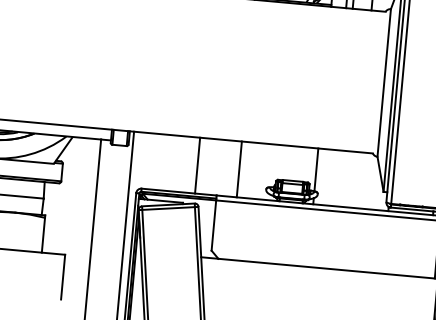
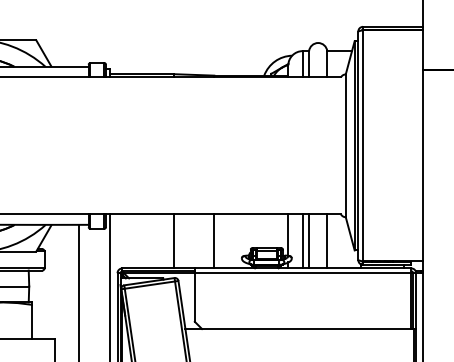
line: (330, 177) -> (302, 241), added
line: (337, 178) -> (309, 241), added
line: (356, 180) -> (327, 241), added

